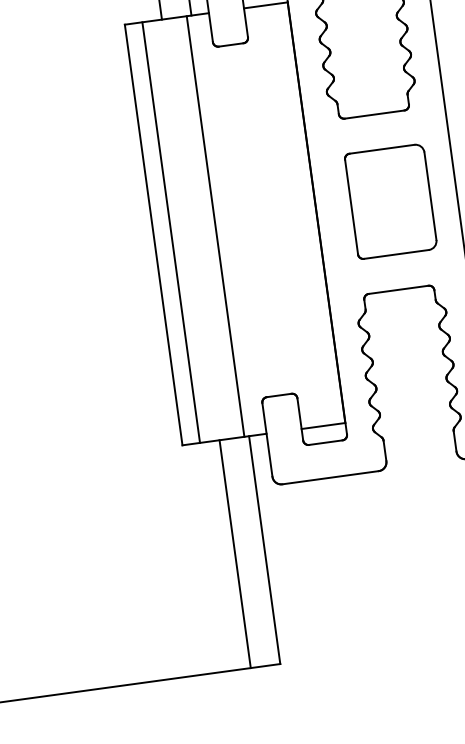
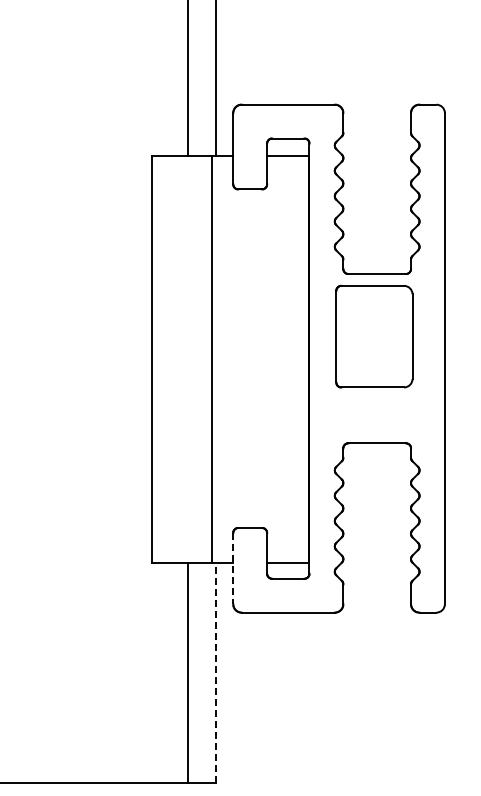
part: (391, 201) -> (374, 336), moved
line: (170, 232) -> (168, 359), removed
line: (267, 439) -> (233, 568), solid -> dashed
line: (264, 549) -> (216, 672), solid -> dashed

